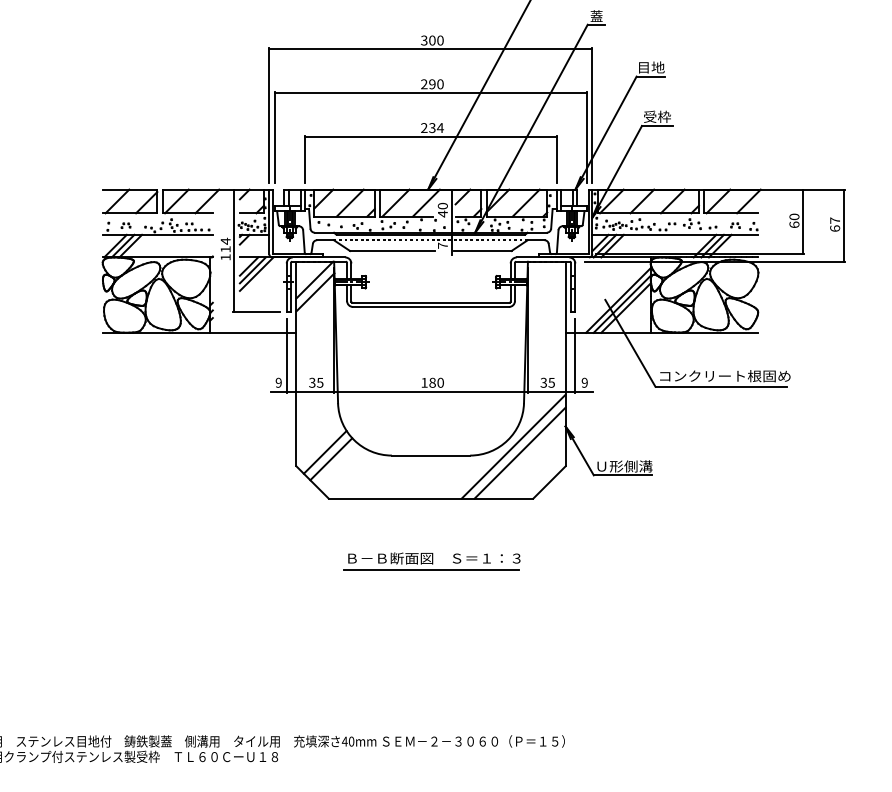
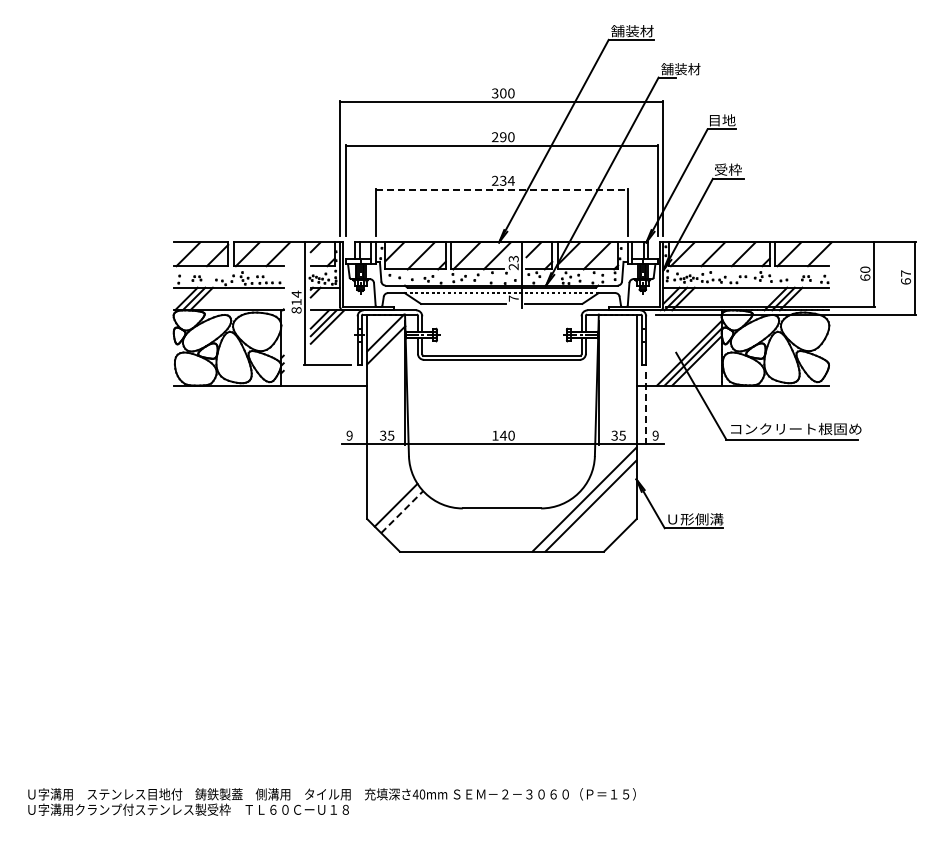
text: (609, 16) -> (680, 69), 蓋 -> 舗装材
line: (430, 136) -> (501, 189), solid -> dashed
text: (442, 209) -> (513, 262), 40 -> 23
text: (225, 257) -> (296, 310), 114 -> 814
line: (286, 355) -> (357, 408), removed
line: (575, 355) -> (646, 408), solid -> dashed
text: (432, 382) -> (503, 435), 180 -> 140
line: (331, 459) -> (402, 512), solid -> dashed
part: (431, 561) -> (502, 614), removed

